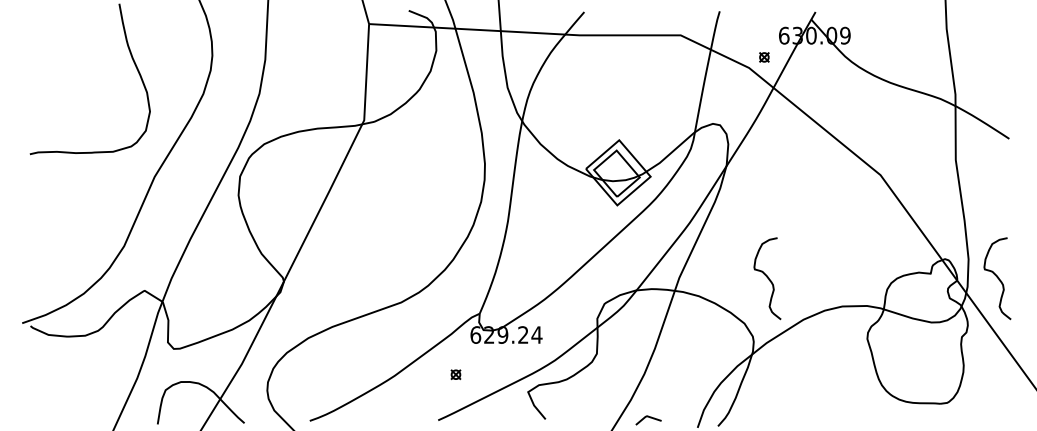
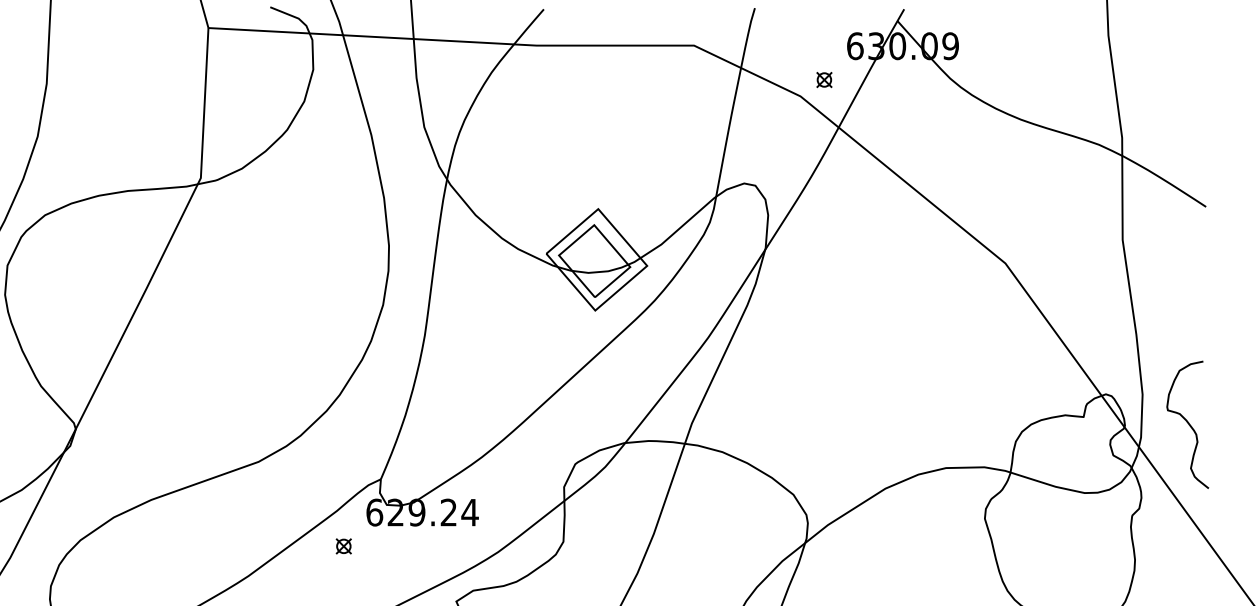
curve: (767, 278) -> (829, 424), removed
part: (455, 374) -> (343, 546), moved

